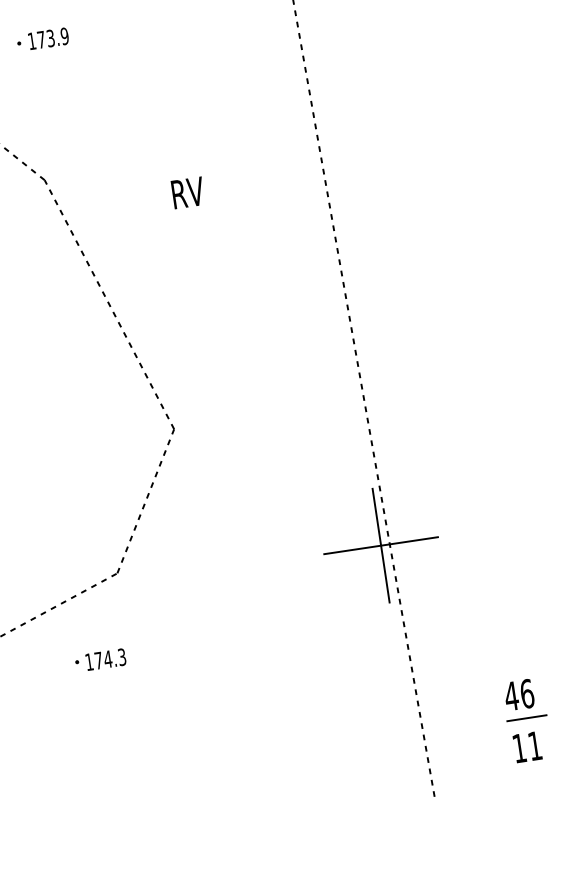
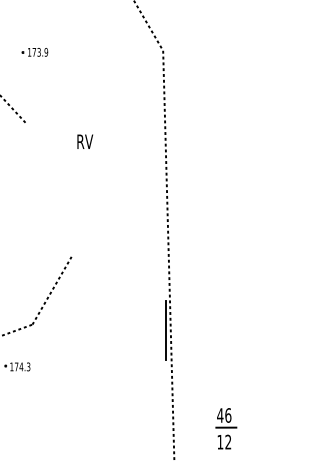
text: (188, 192) -> (85, 141), moved
line: (109, 304) -> (48, 189), removed
line: (381, 545) -> (166, 330), removed
text: (535, 744) -> (228, 441), 11 -> 12

